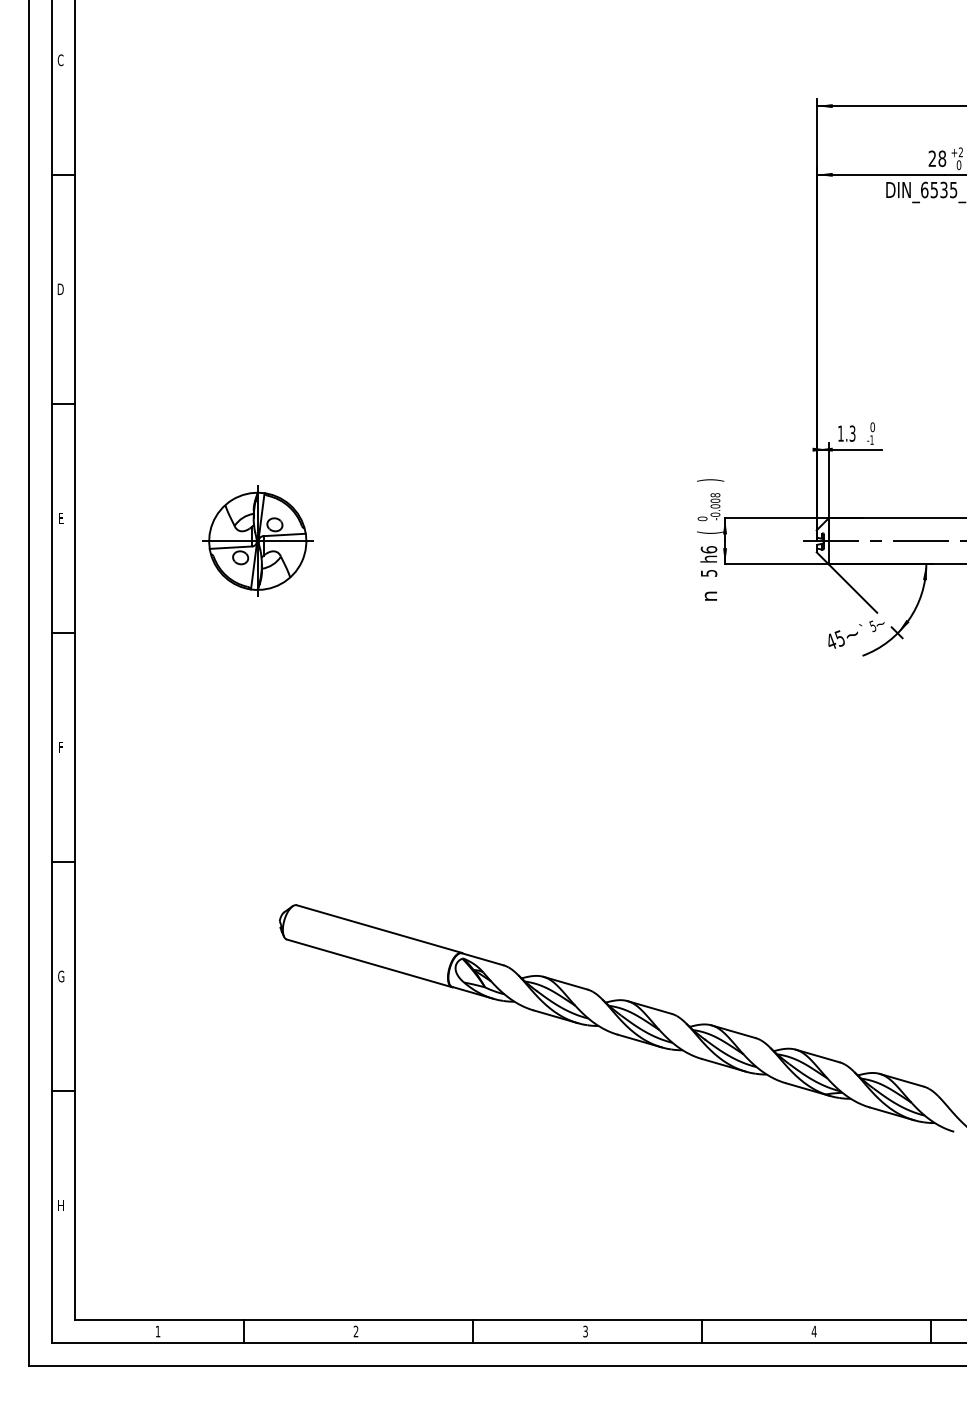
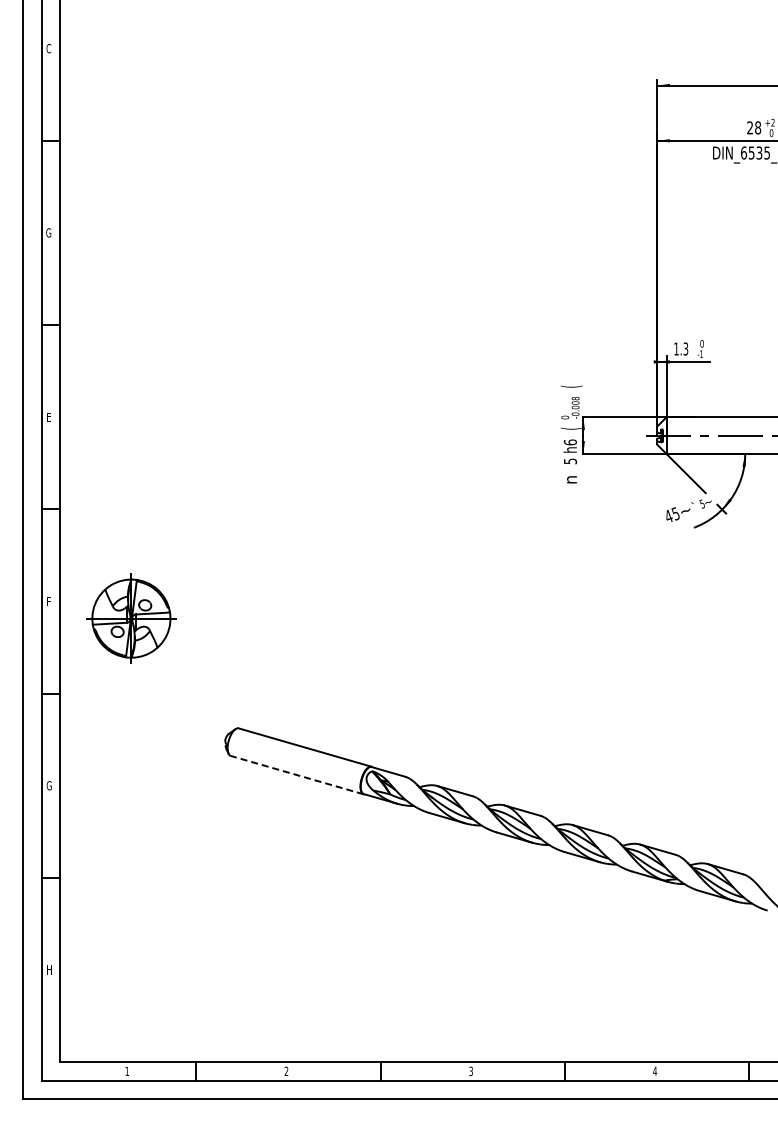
text: (60, 288) -> (48, 232), D -> G
text: (710, 480) -> (571, 386), ) -> (
part: (257, 541) -> (131, 618), moved
line: (368, 963) -> (296, 775), solid -> dashed

